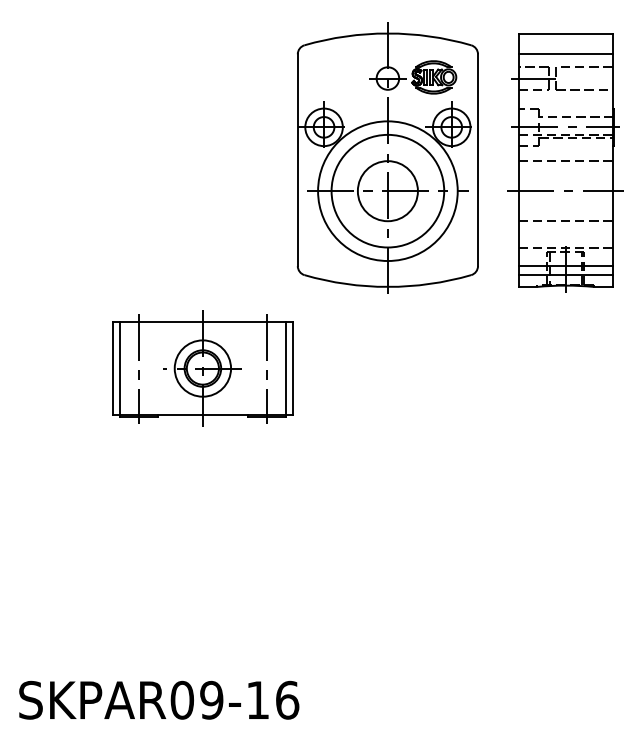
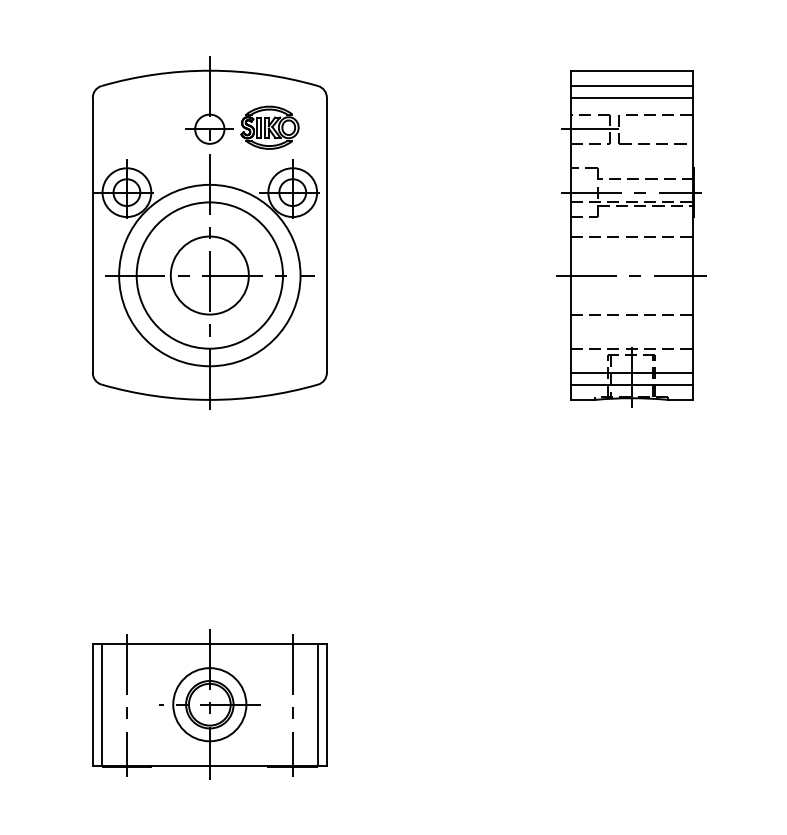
line: (565, 45) -> (631, 86), added
part: (387, 157) -> (209, 231), moved
part: (202, 368) -> (209, 704), moved

